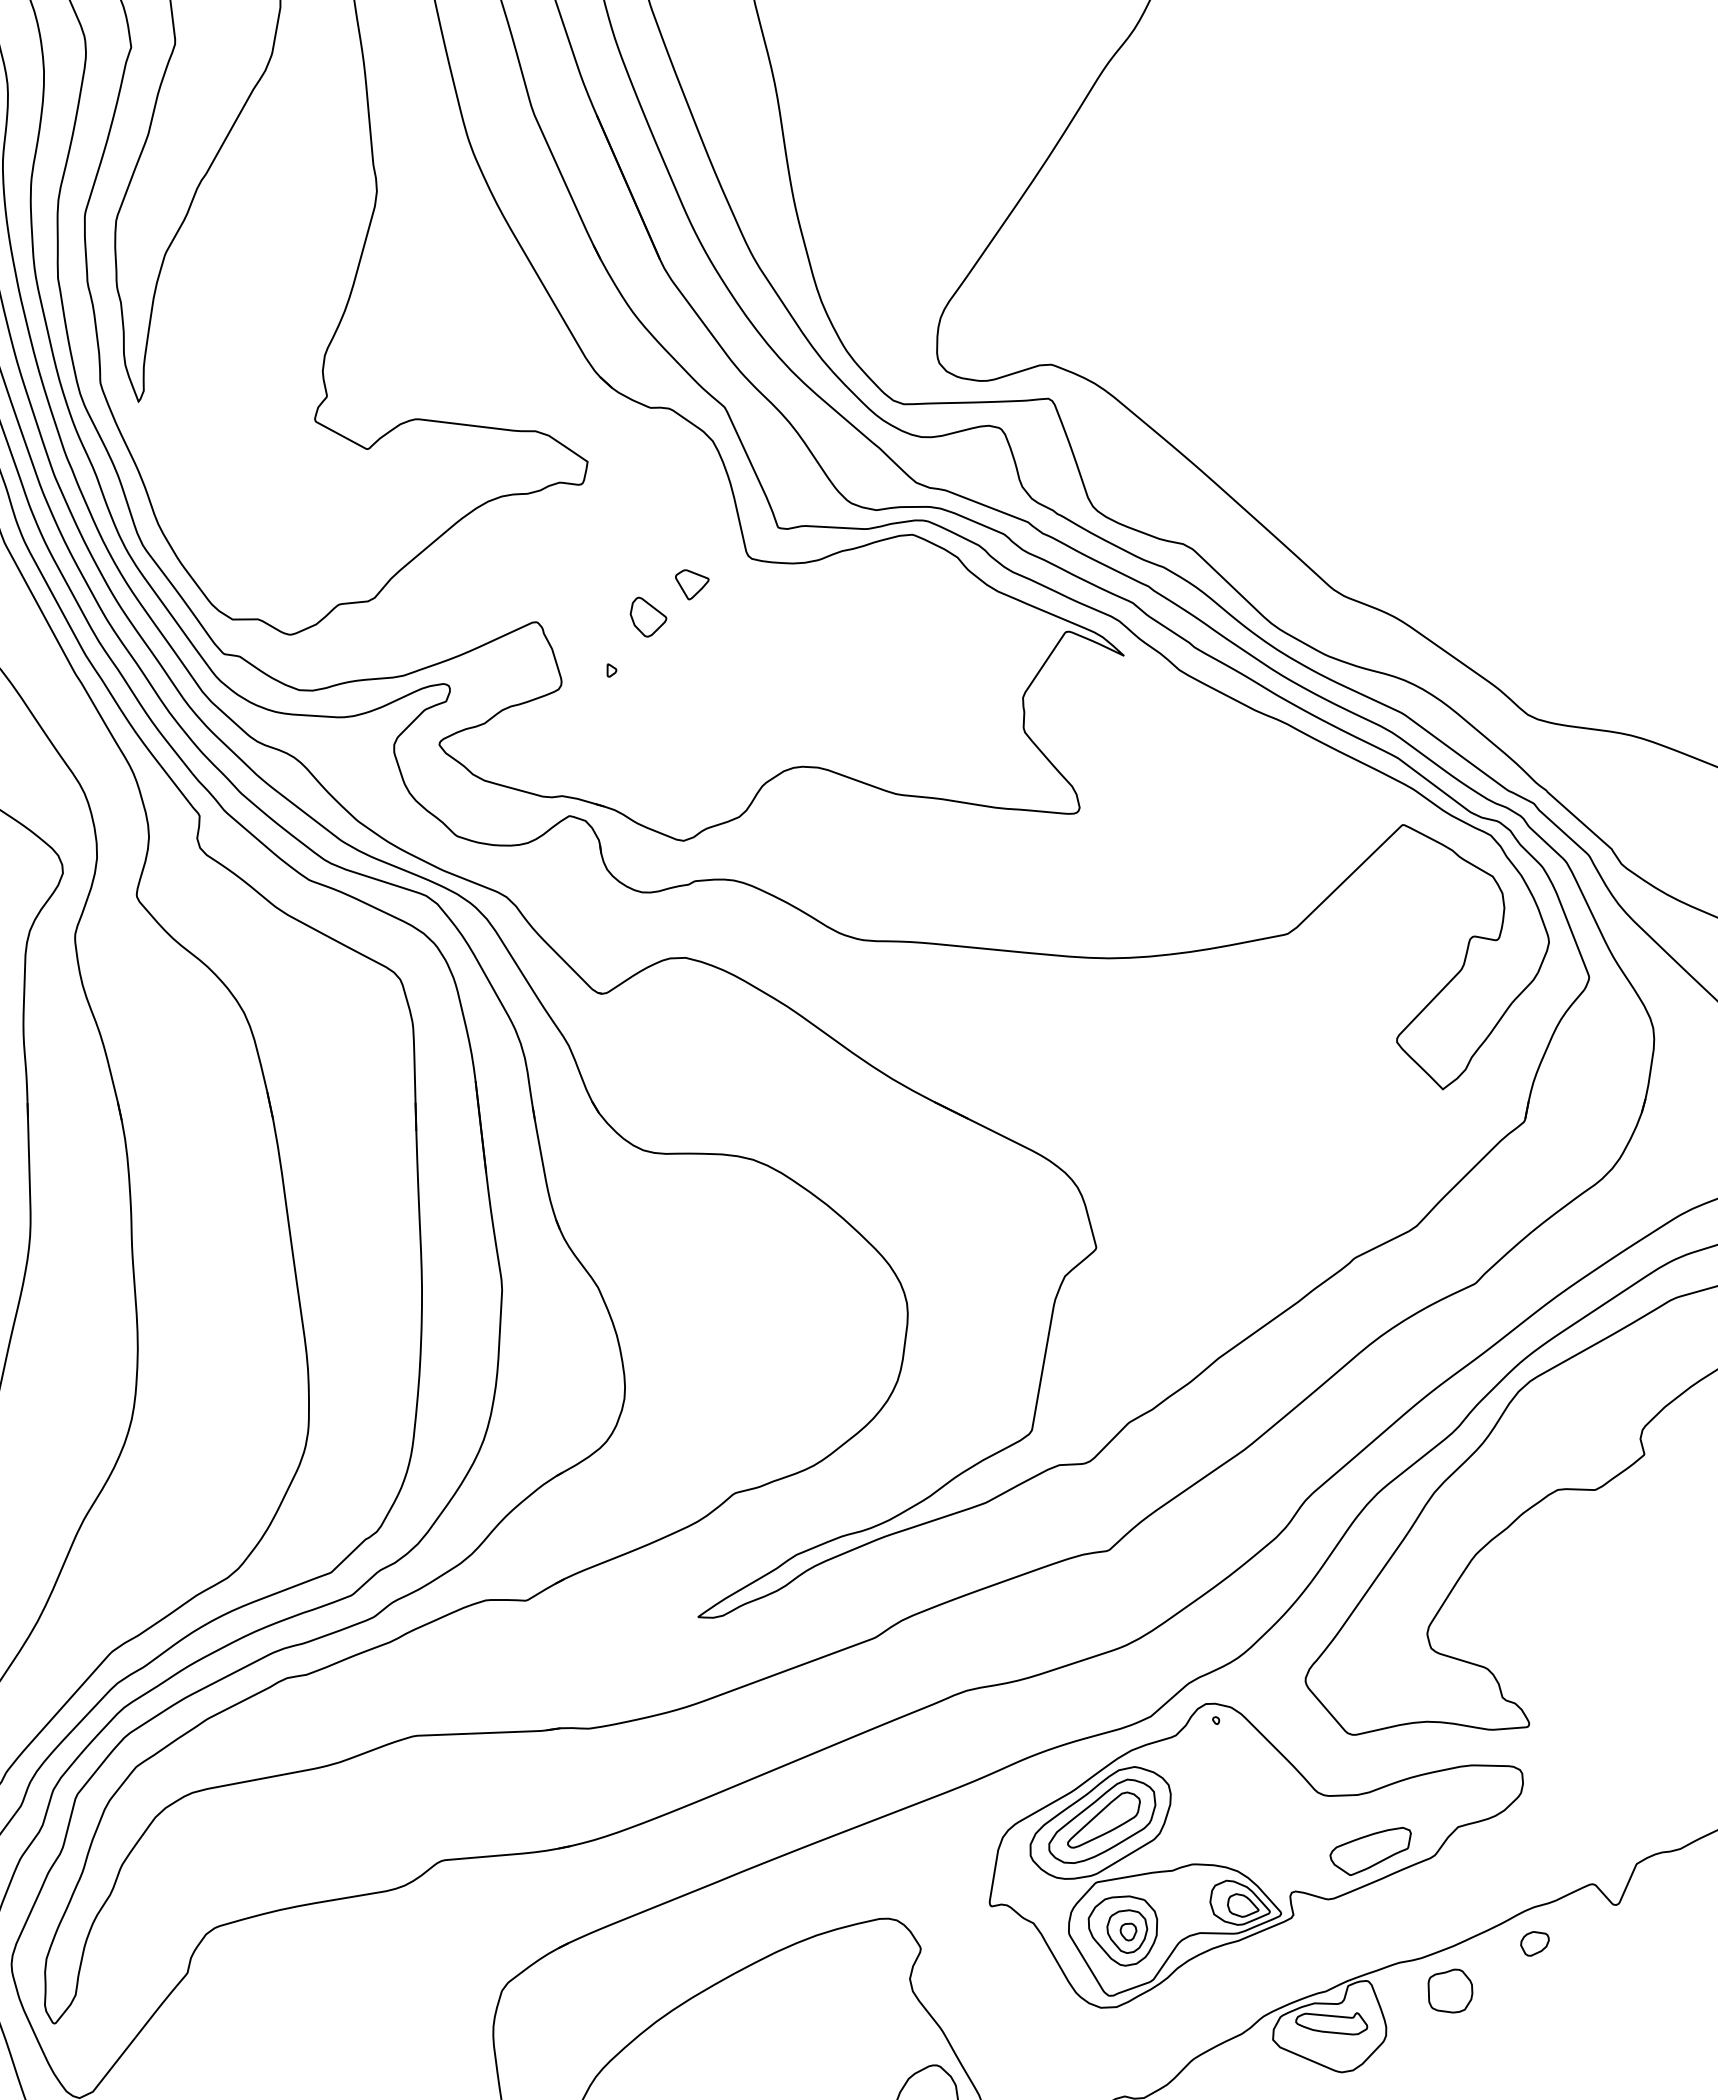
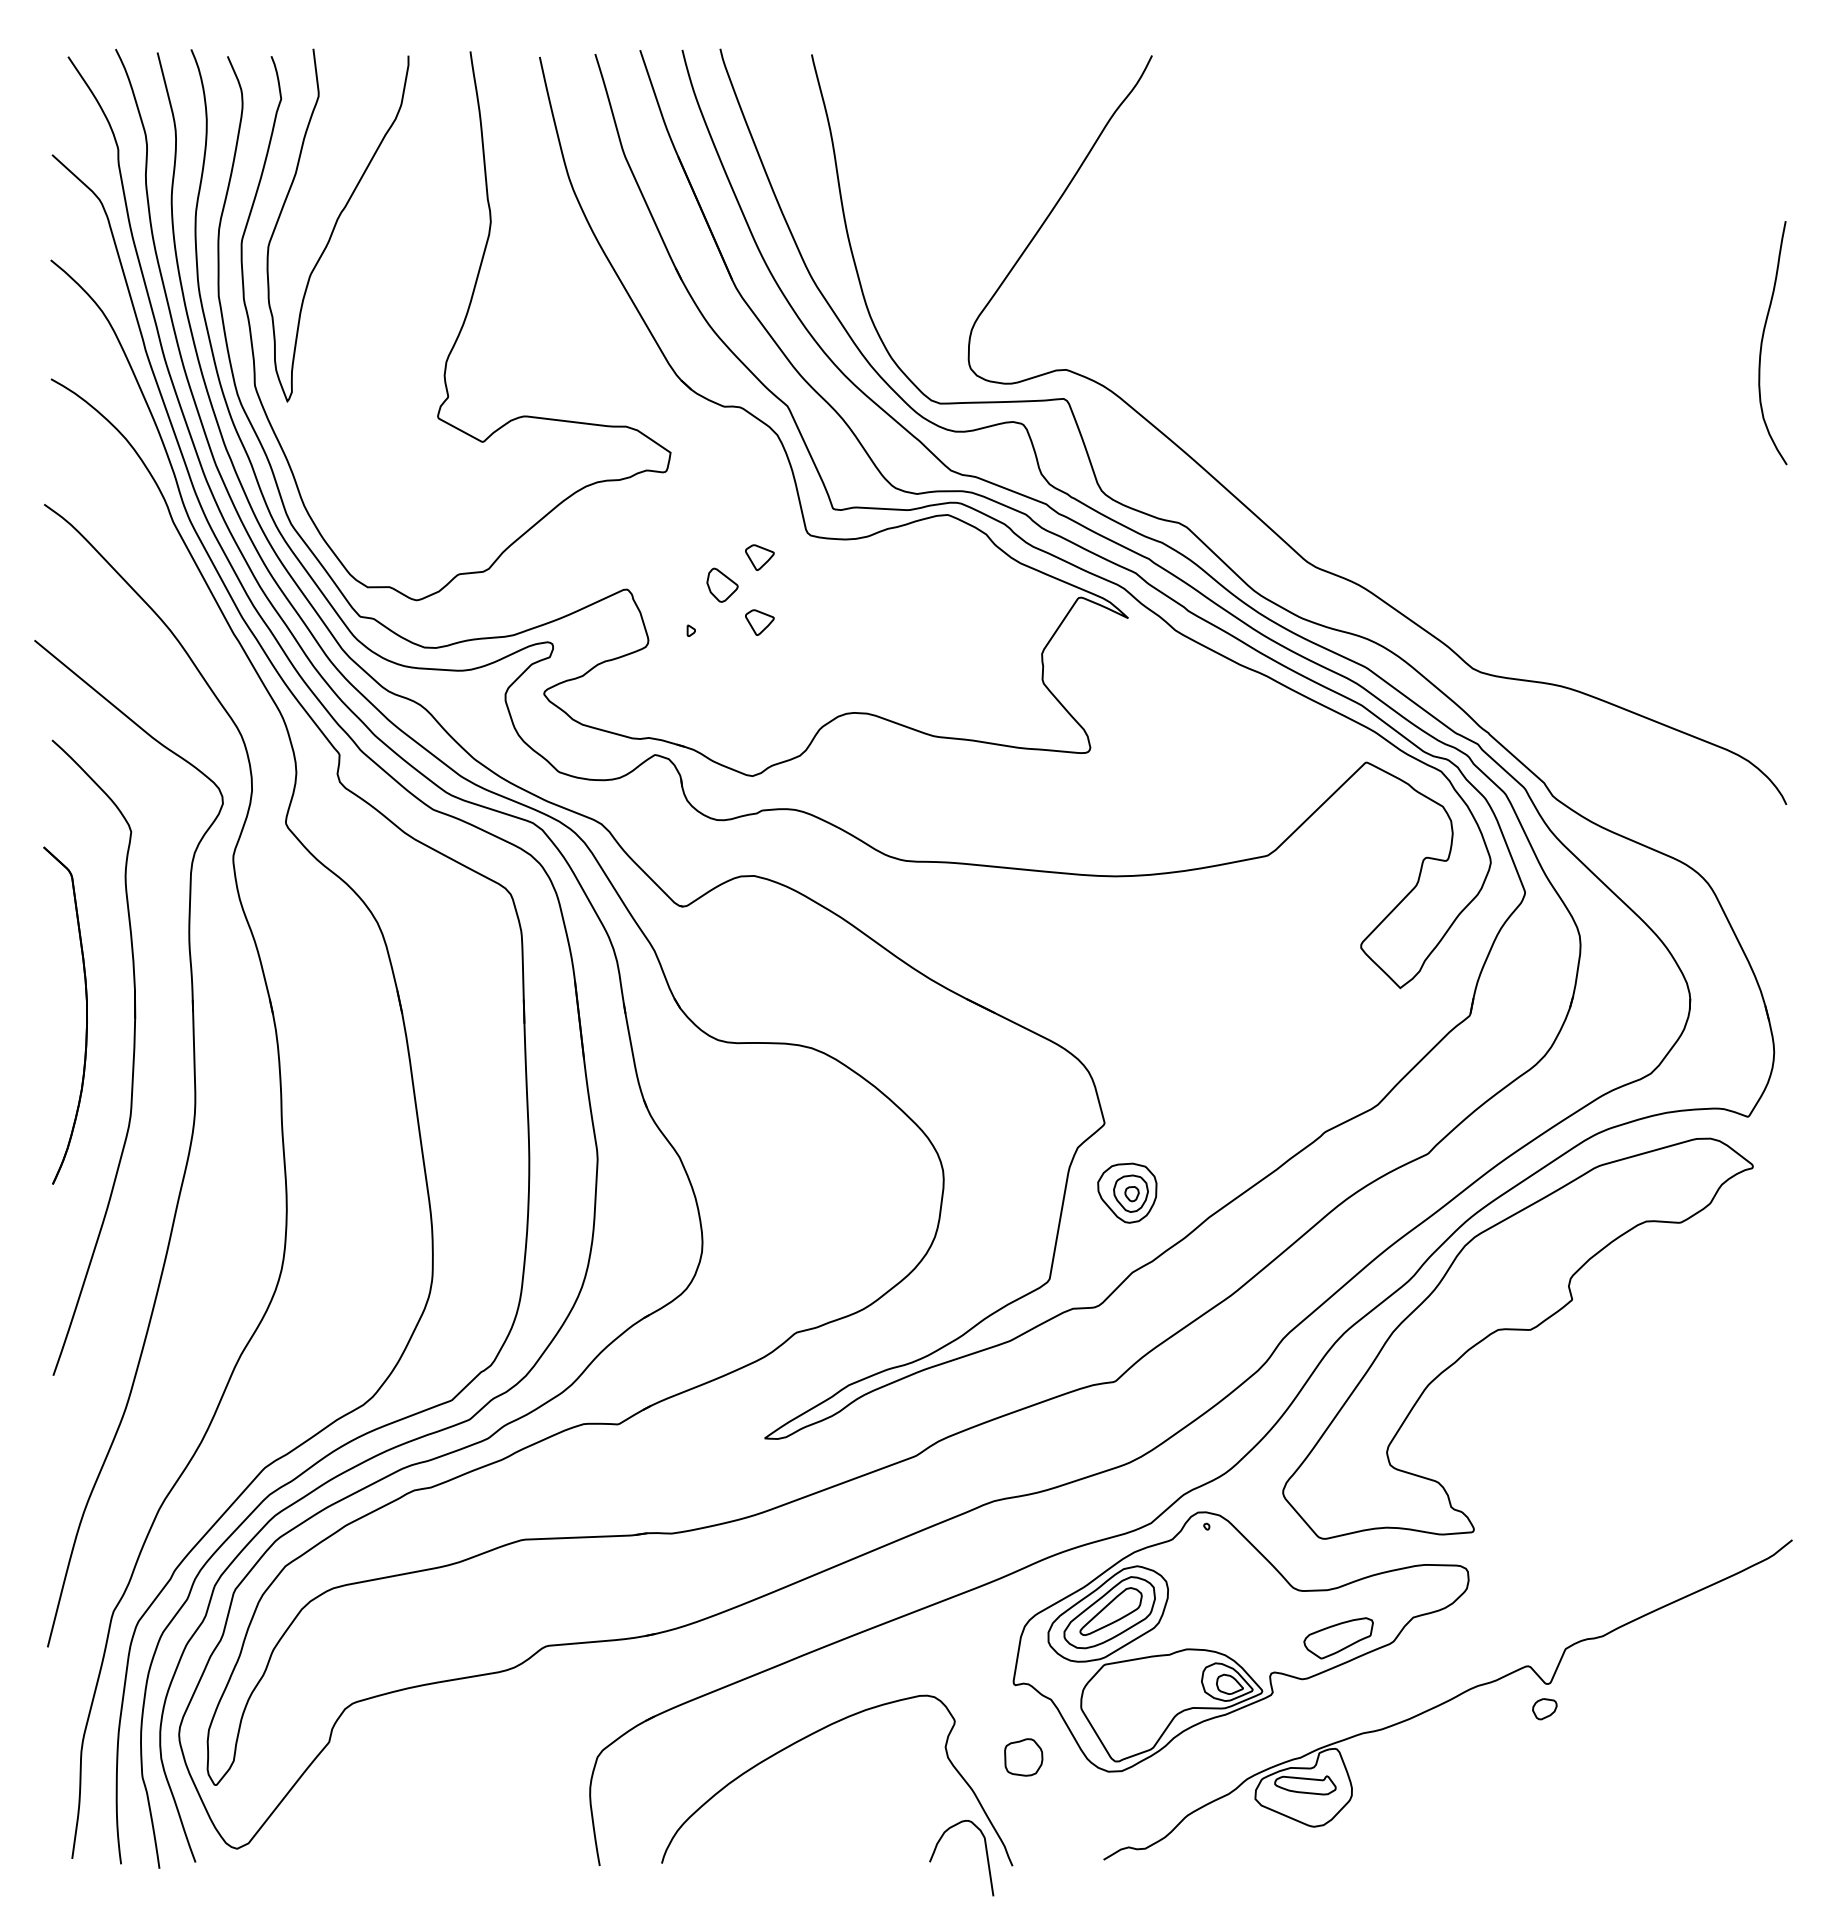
part: (691, 660) -> (759, 622), added
part: (1123, 1930) -> (1127, 1192), moved
part: (1534, 1944) -> (1544, 1709), moved
part: (1450, 1991) -> (1023, 1757), moved

